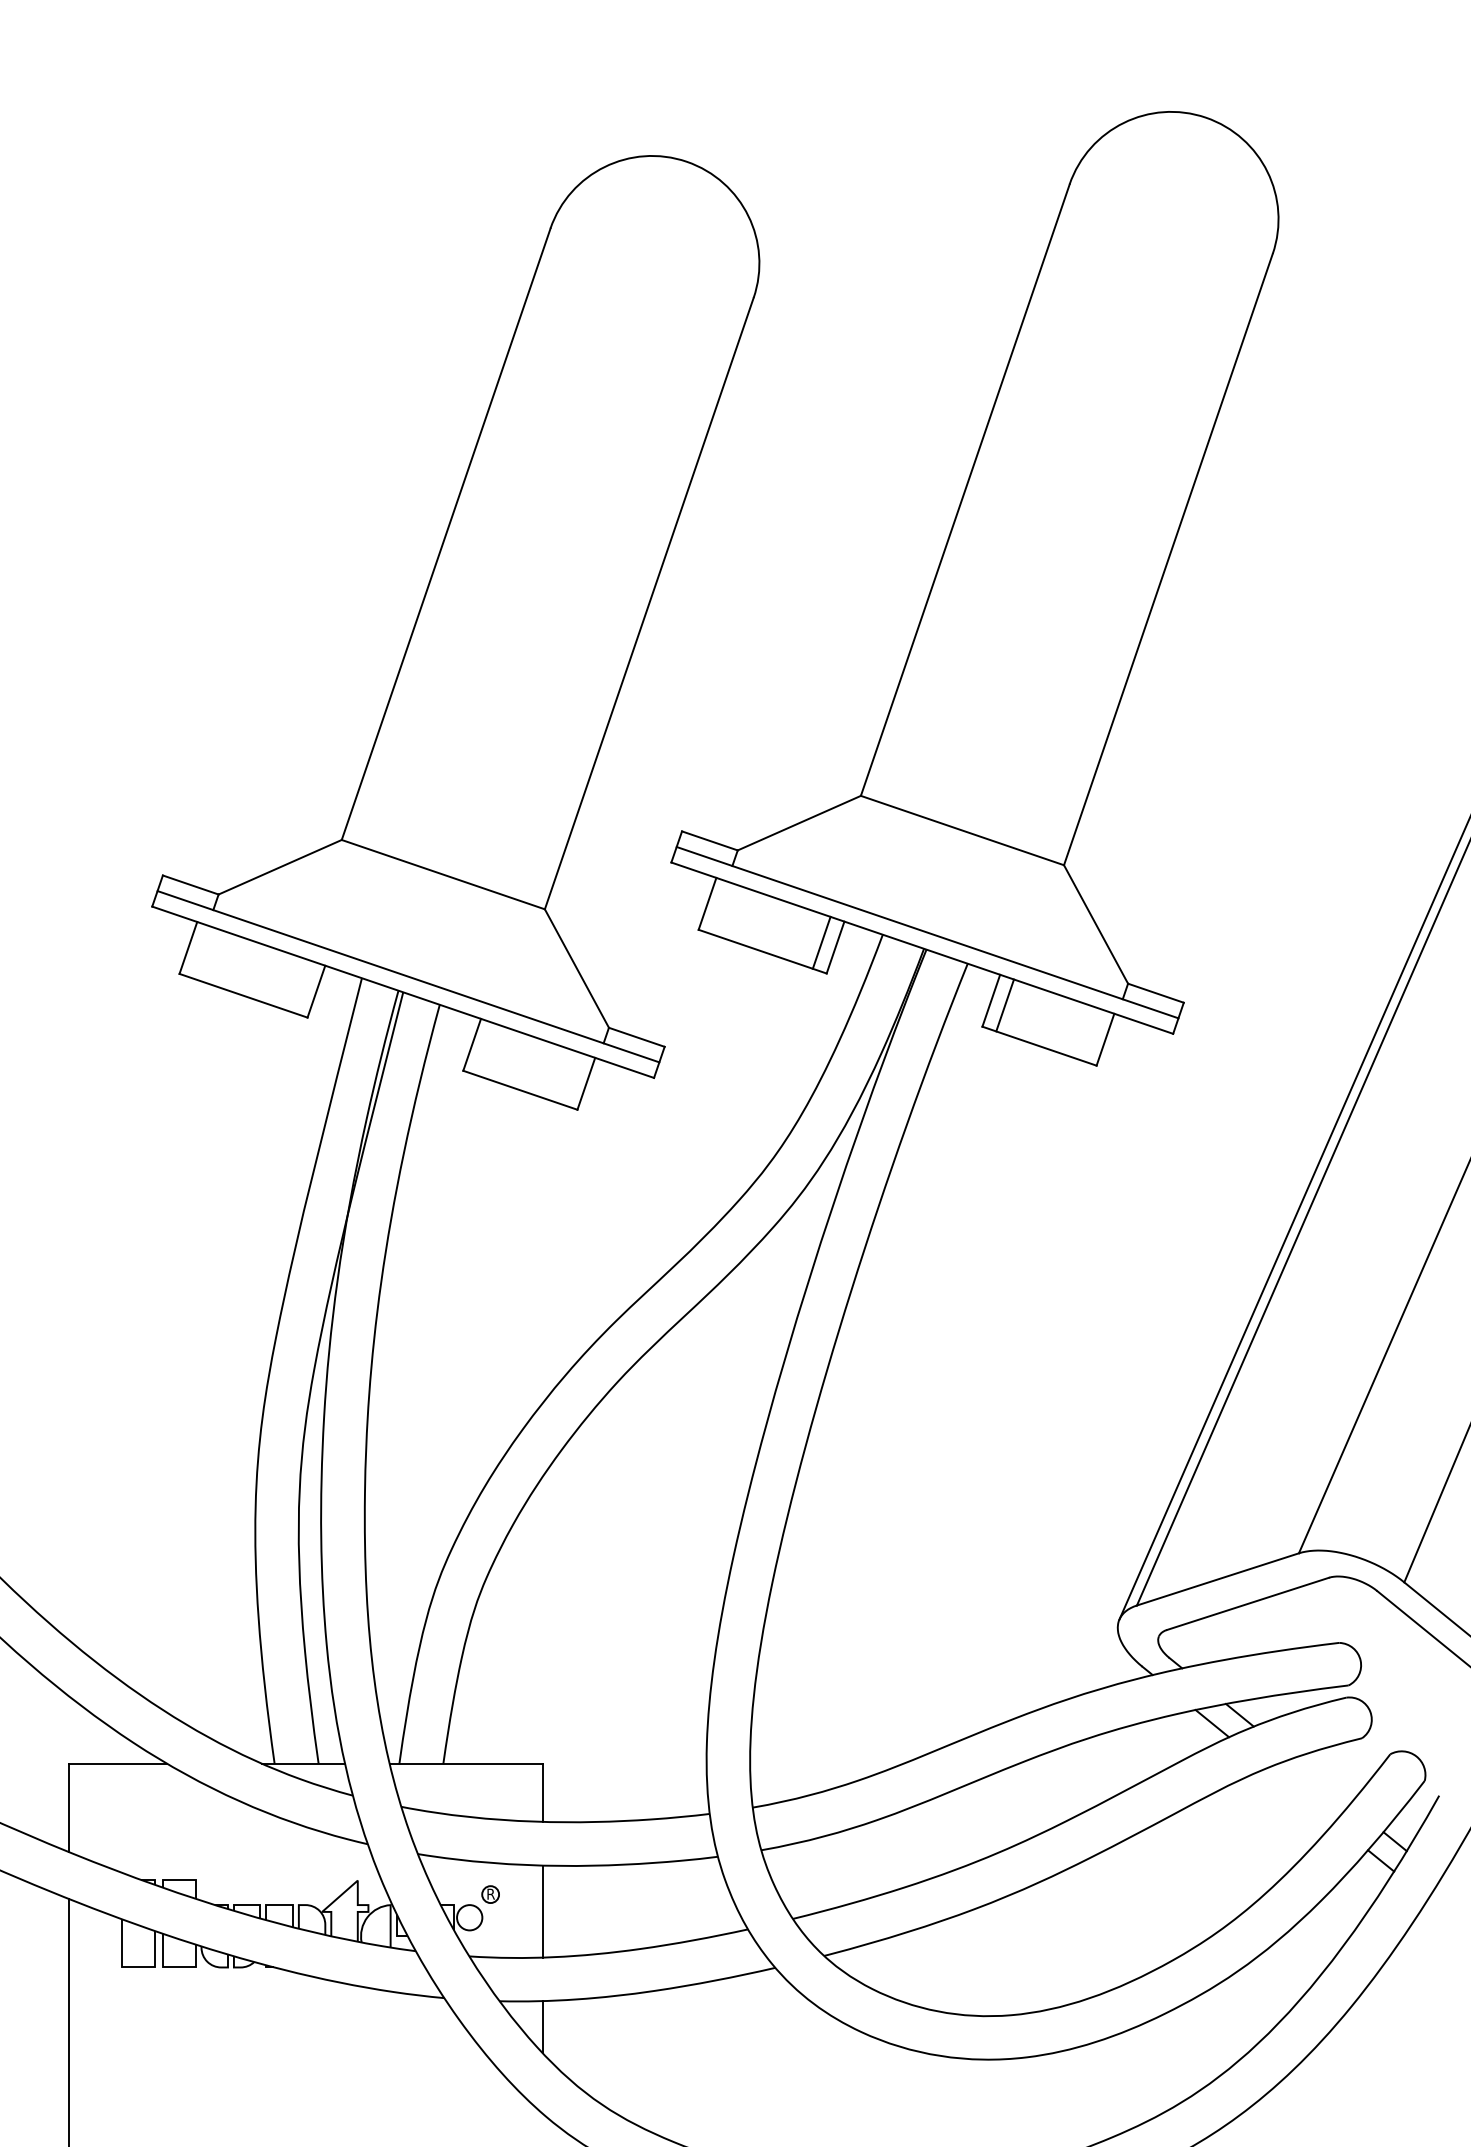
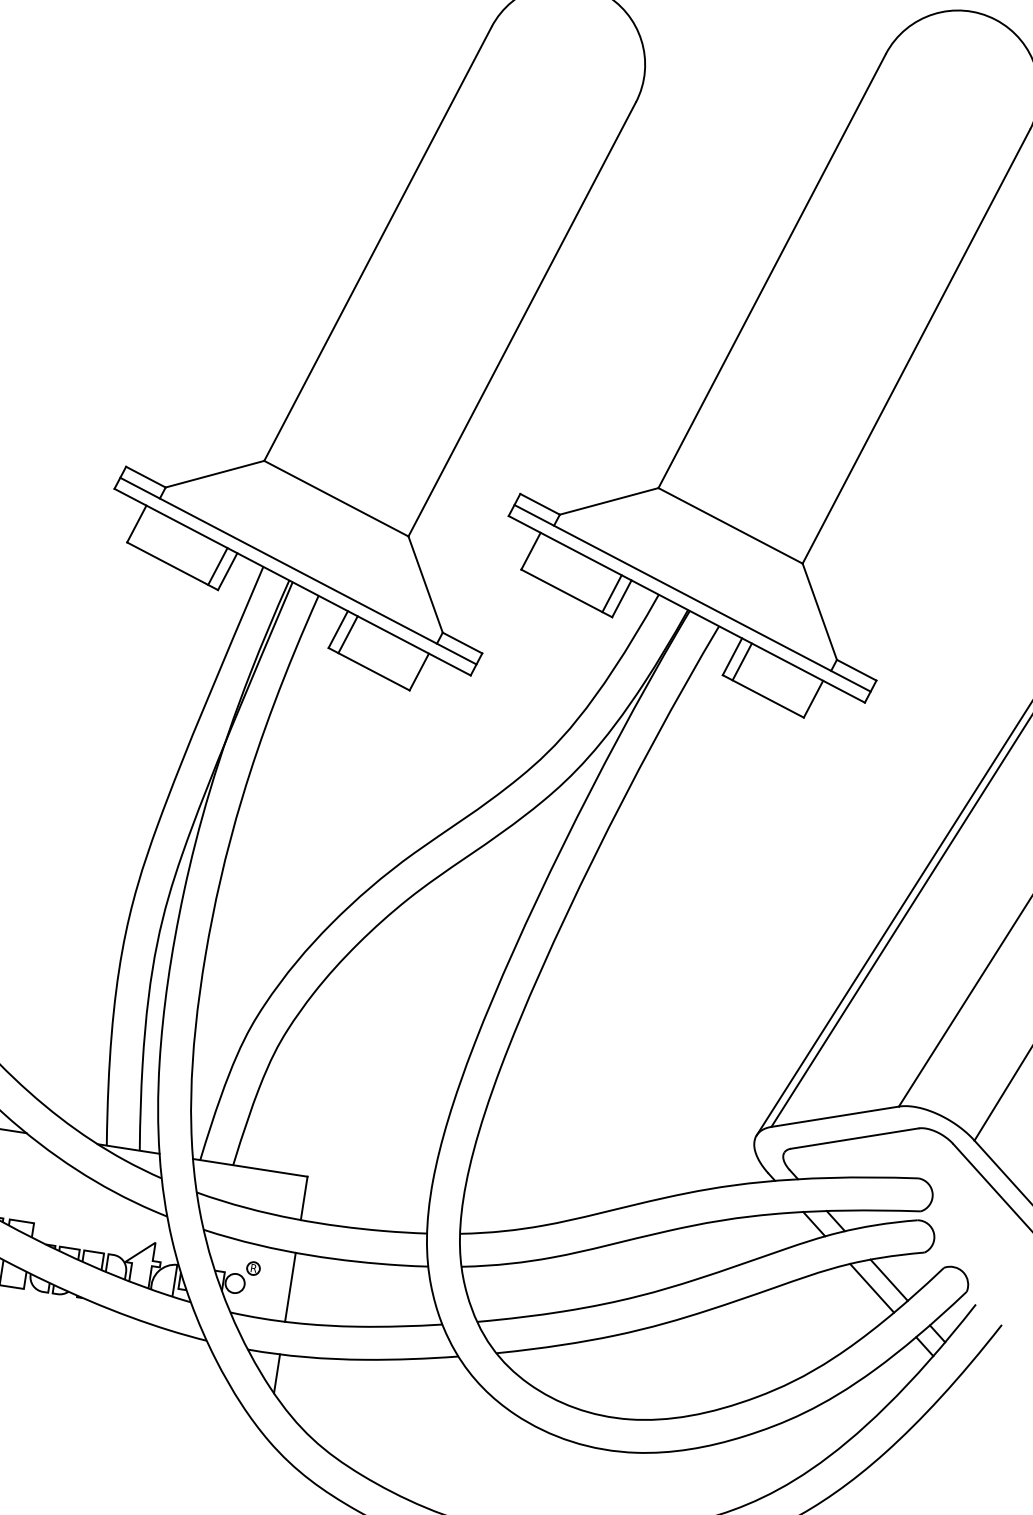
line: (302, 986) -> (217, 566), added
line: (485, 1049) -> (347, 634), added
line: (1320, 1781) -> (888, 1280), added
line: (1300, 1795) -> (871, 1288), added

